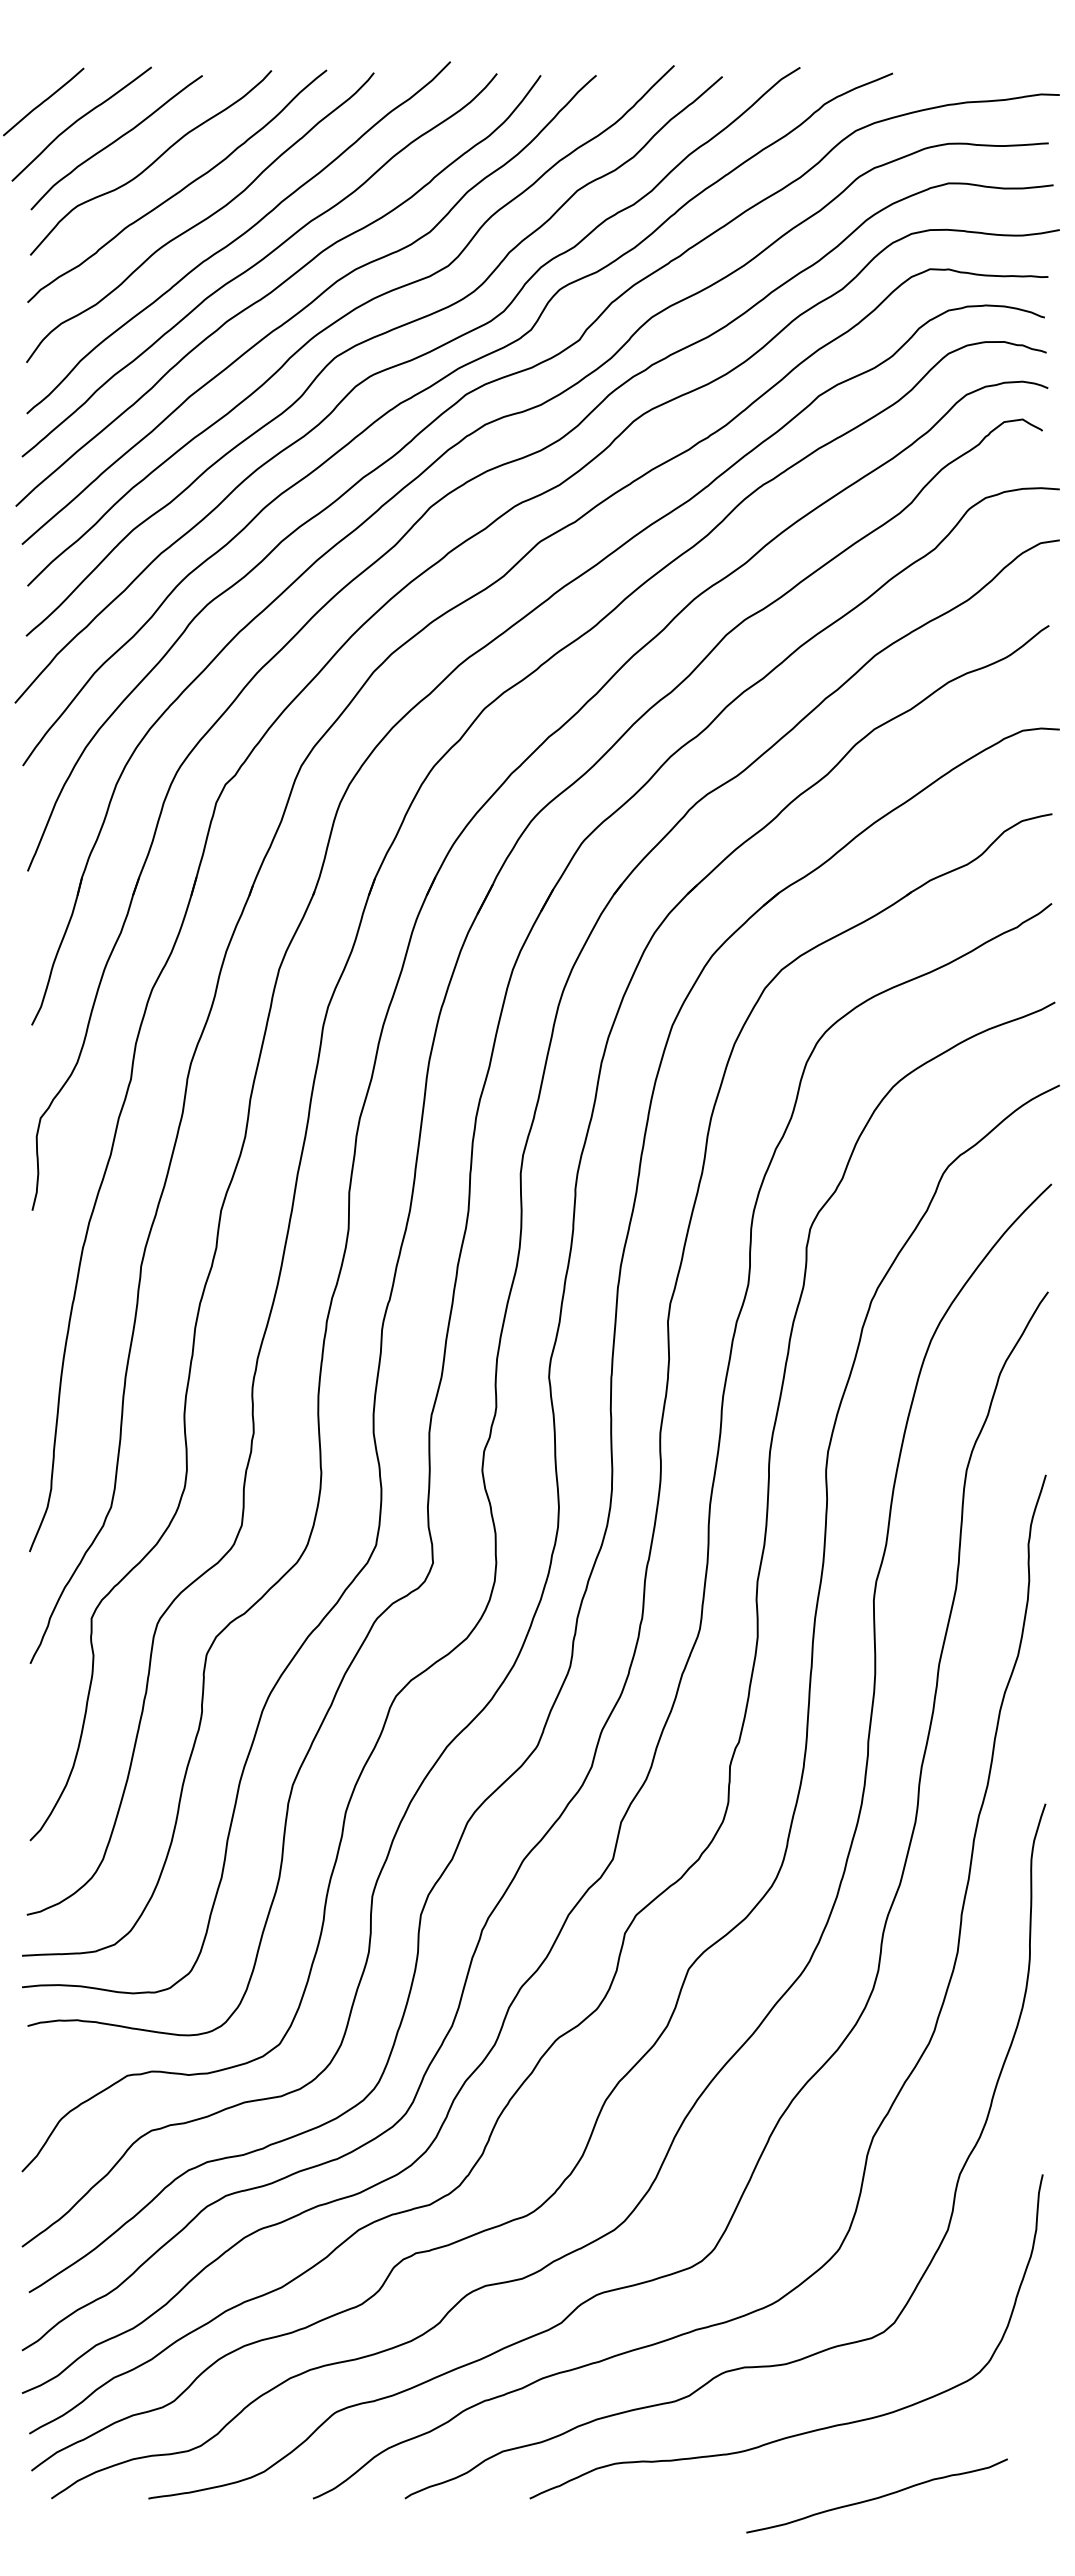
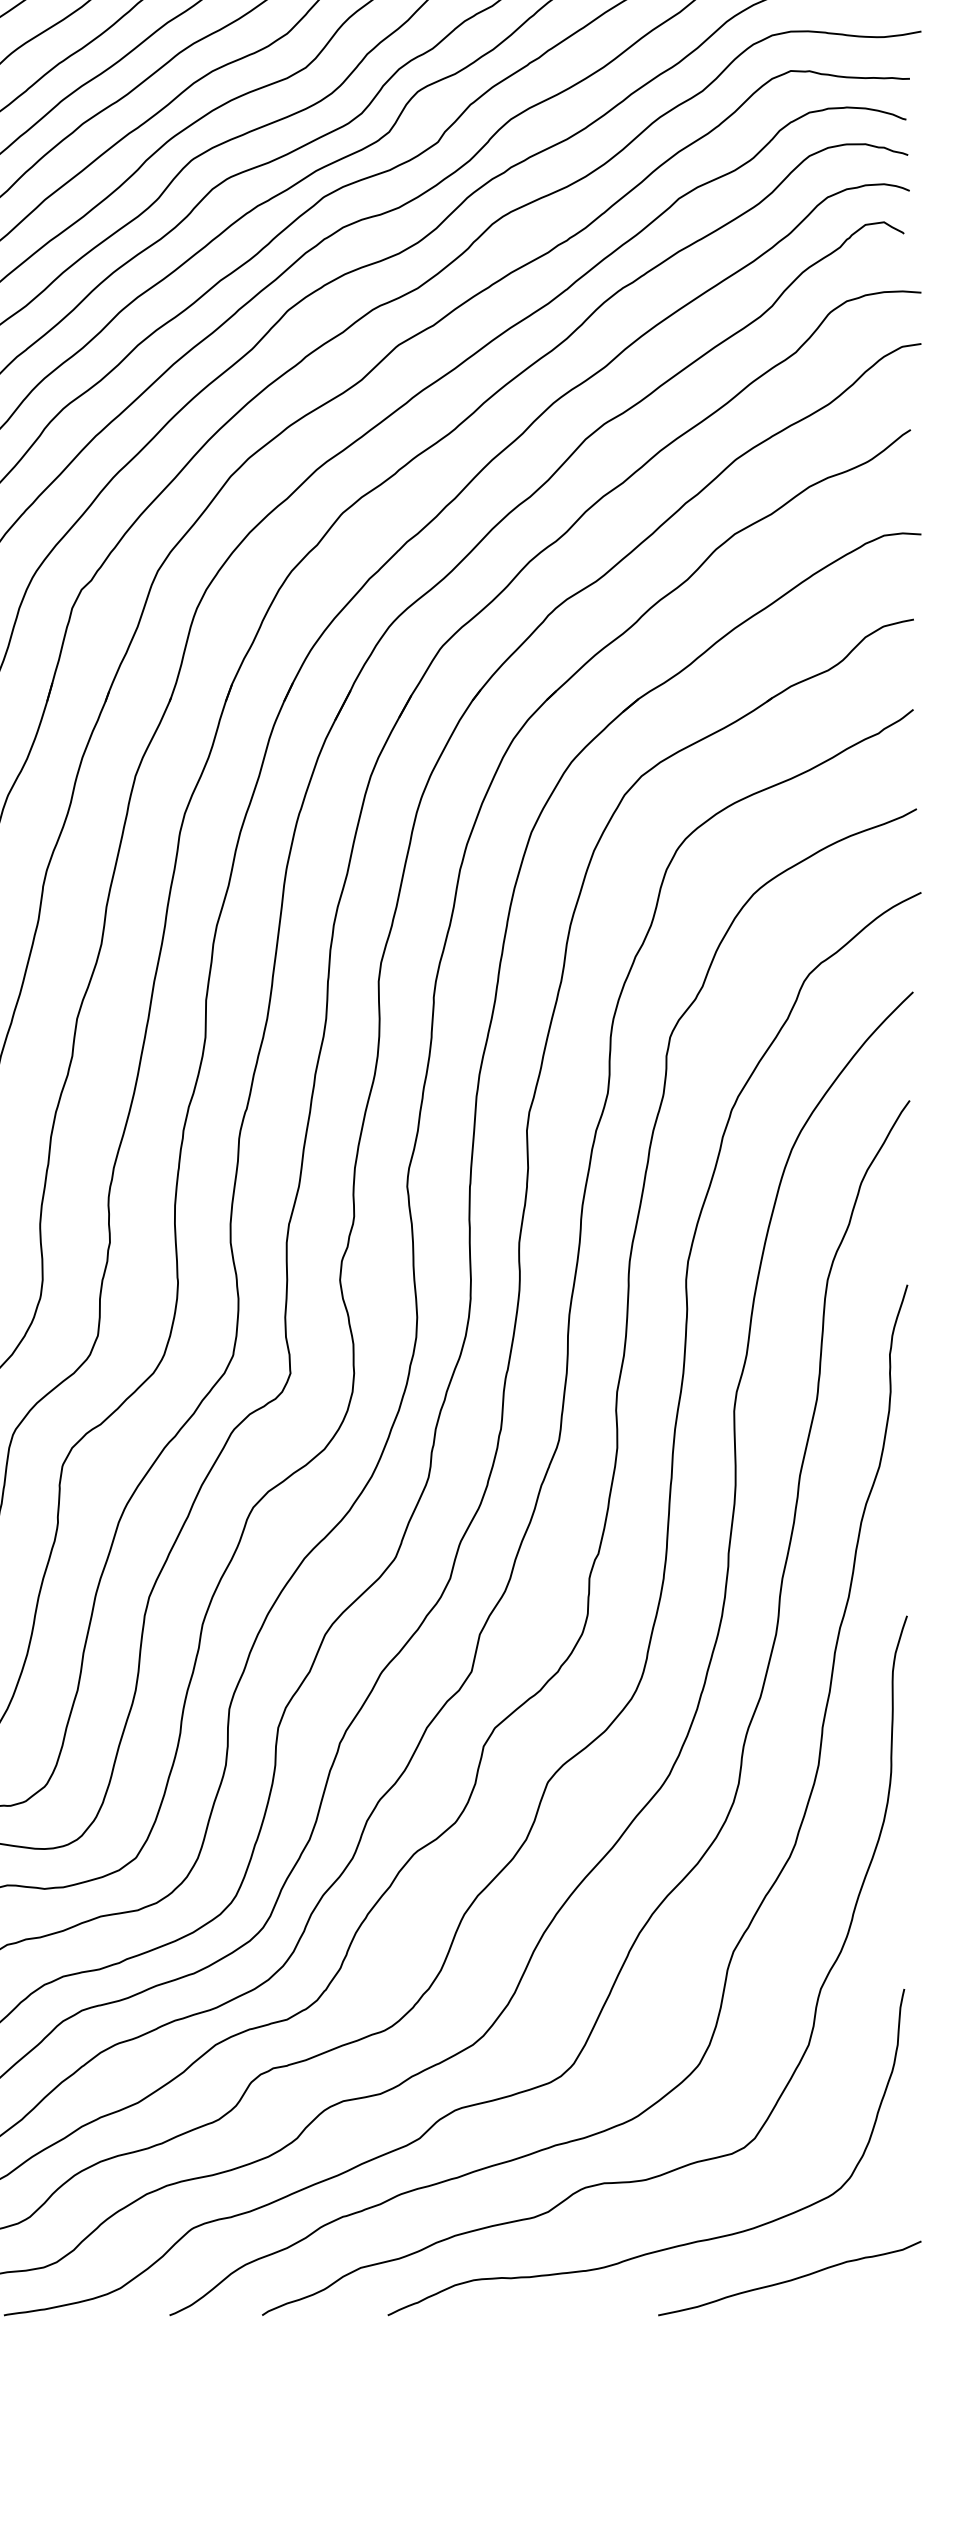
curve: (876, 2497) -> (789, 2279), moved

